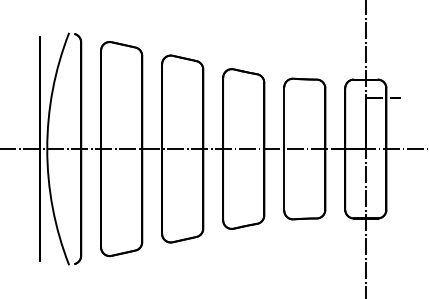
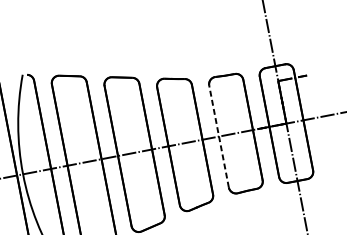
line: (284, 149) -> (219, 136), solid -> dashed

